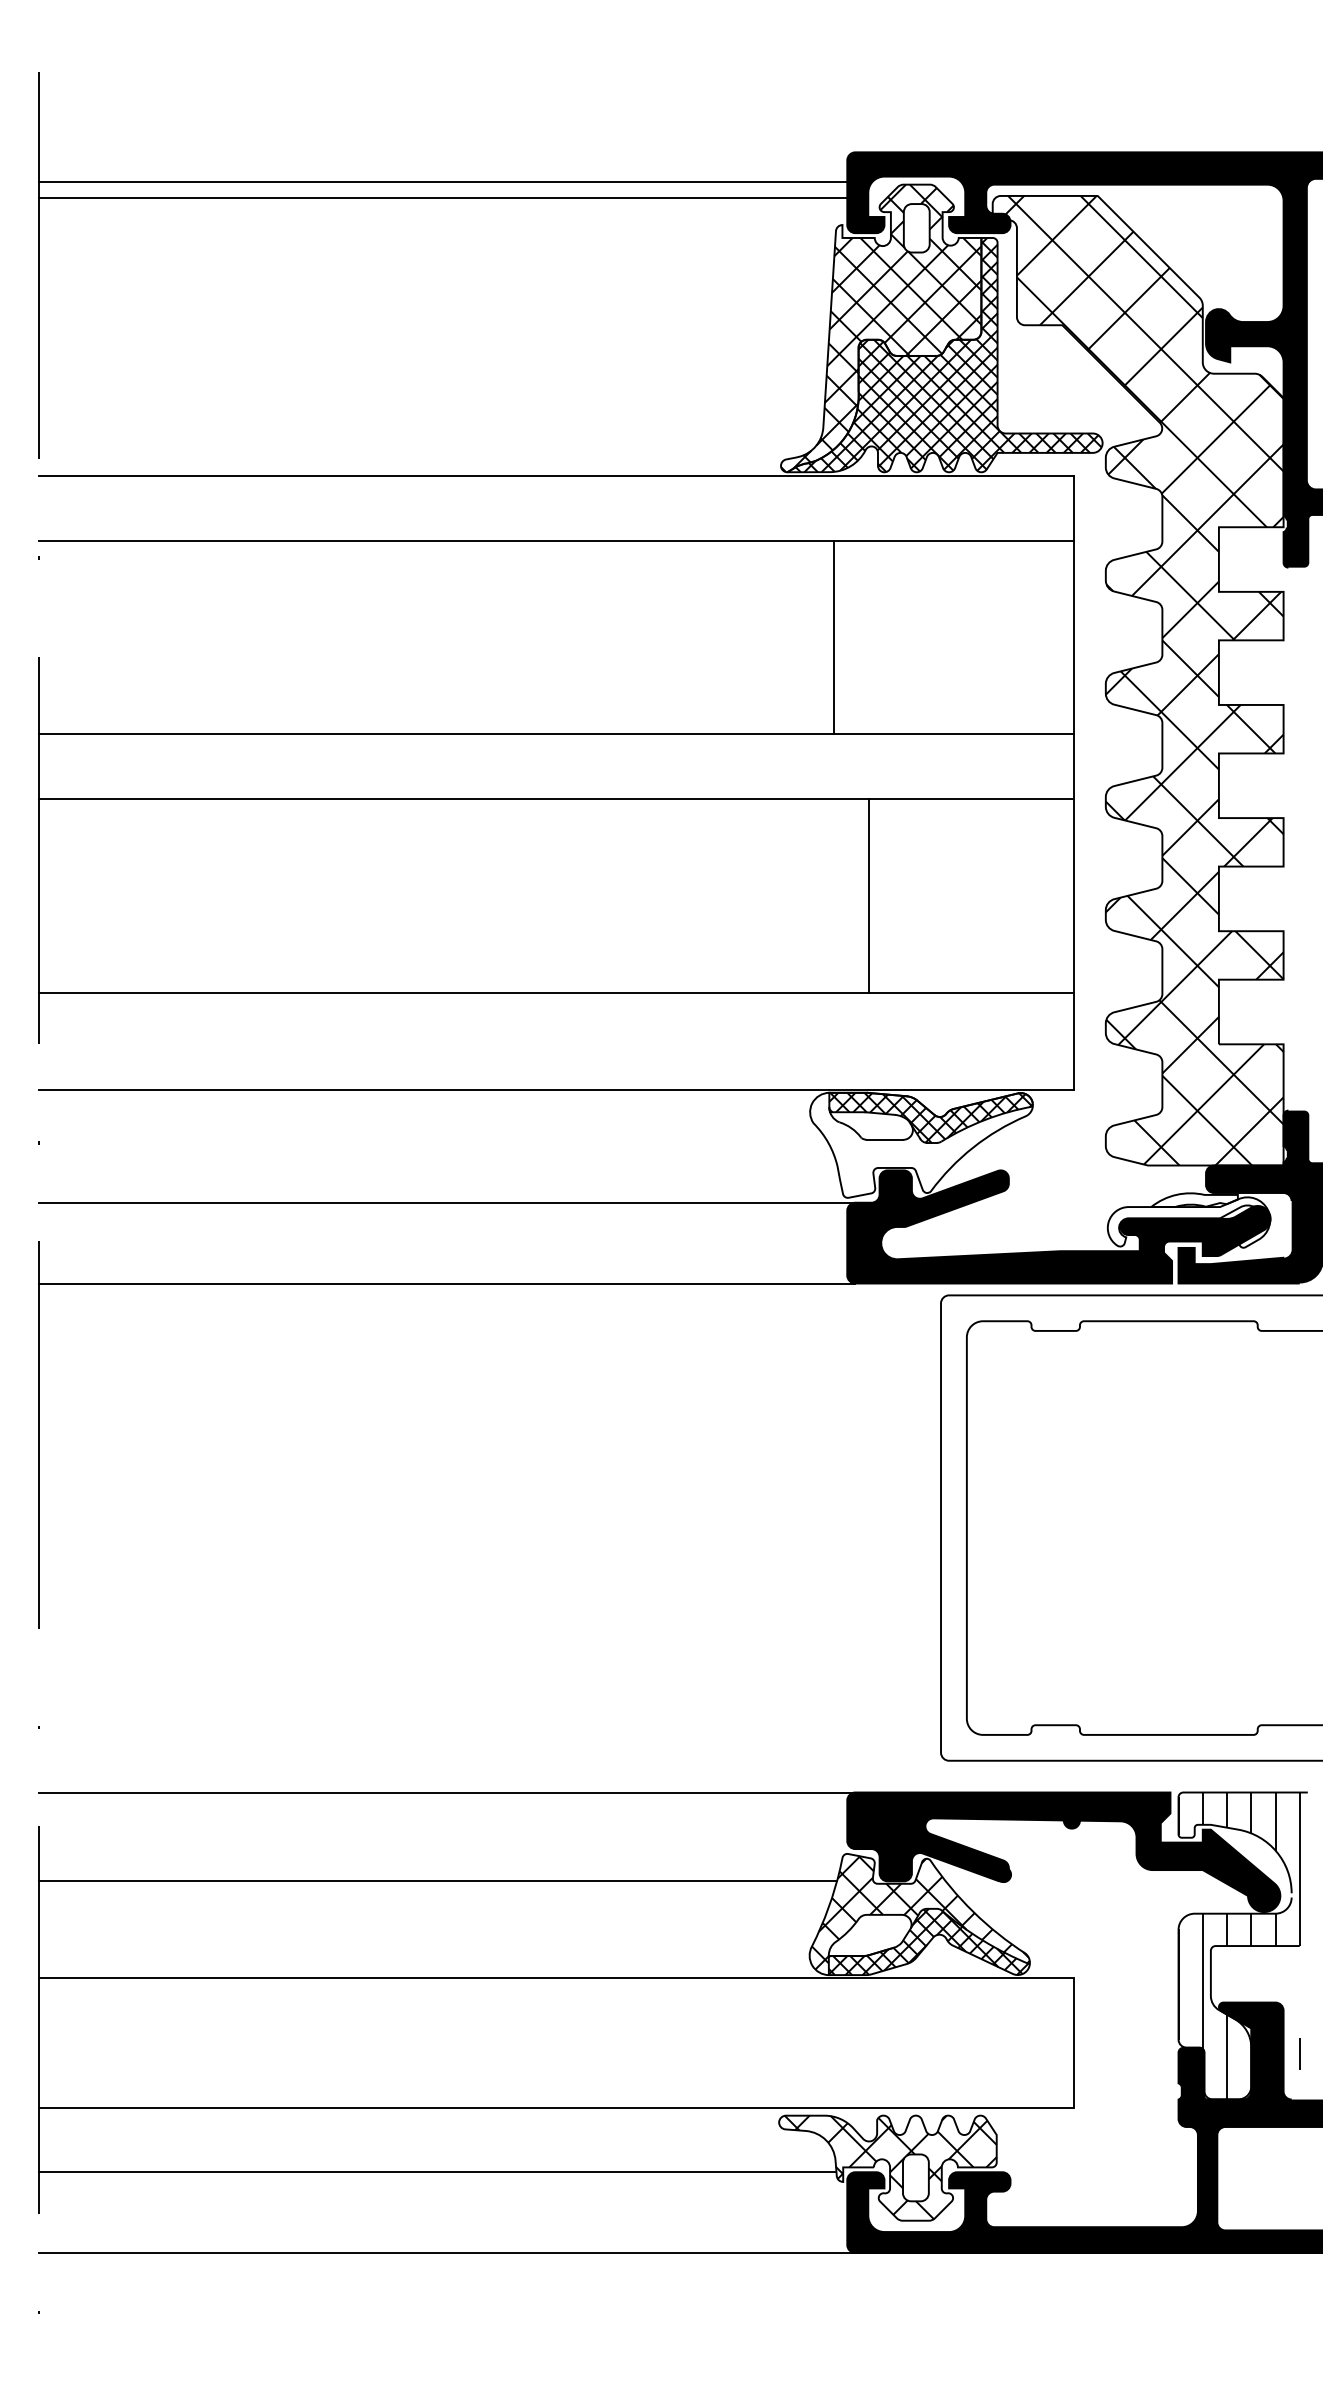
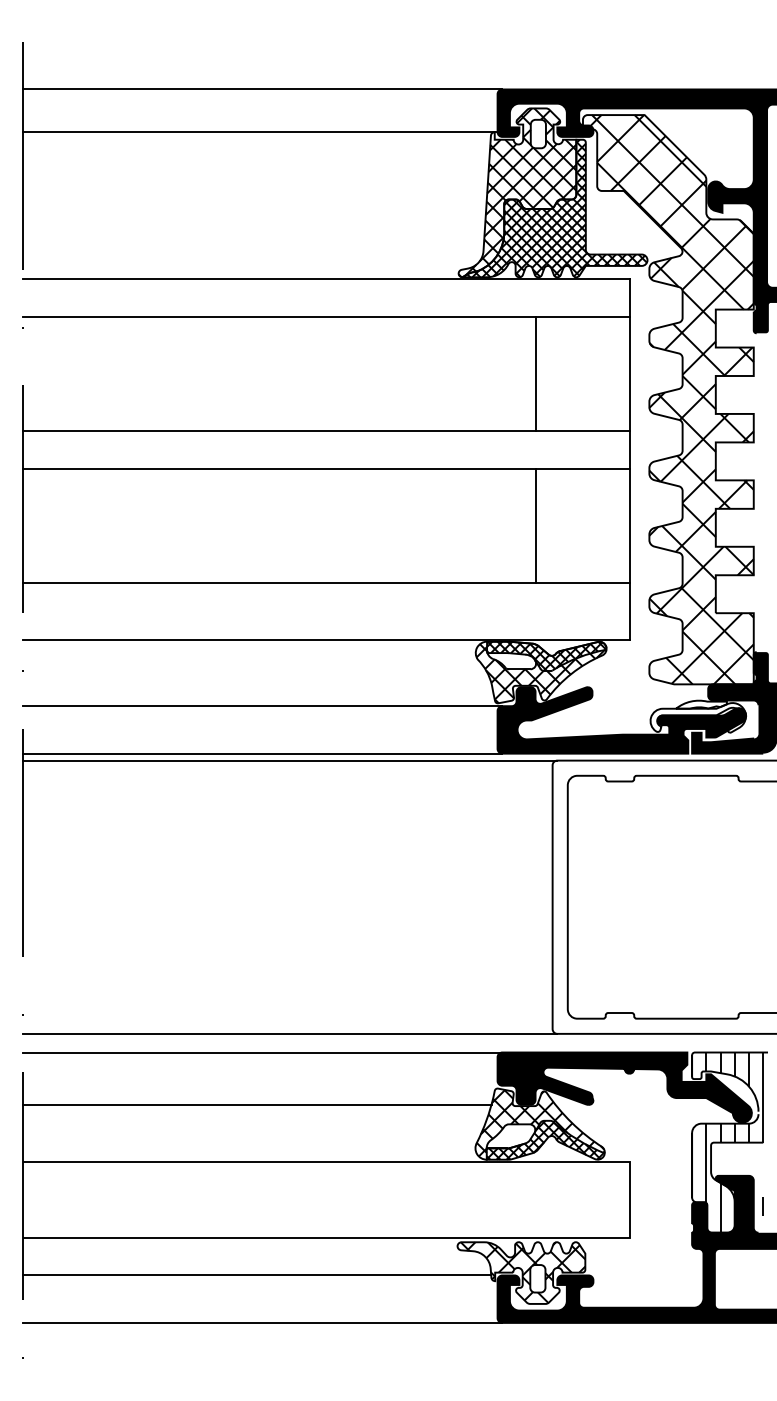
line: (443, 183) -> (260, 132), moved
line: (446, 198) -> (262, 89), moved
line: (833, 637) -> (535, 374), moved
line: (869, 896) -> (535, 526), moved
hatch: (922, 1147) -> (541, 673), added
line: (494, 1295) -> (290, 760), added
line: (494, 1760) -> (290, 1033), added

